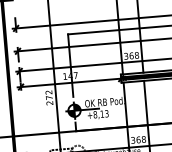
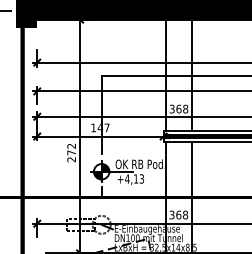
text: (95, 114) -> (127, 178), +8,13 -> +4,13

